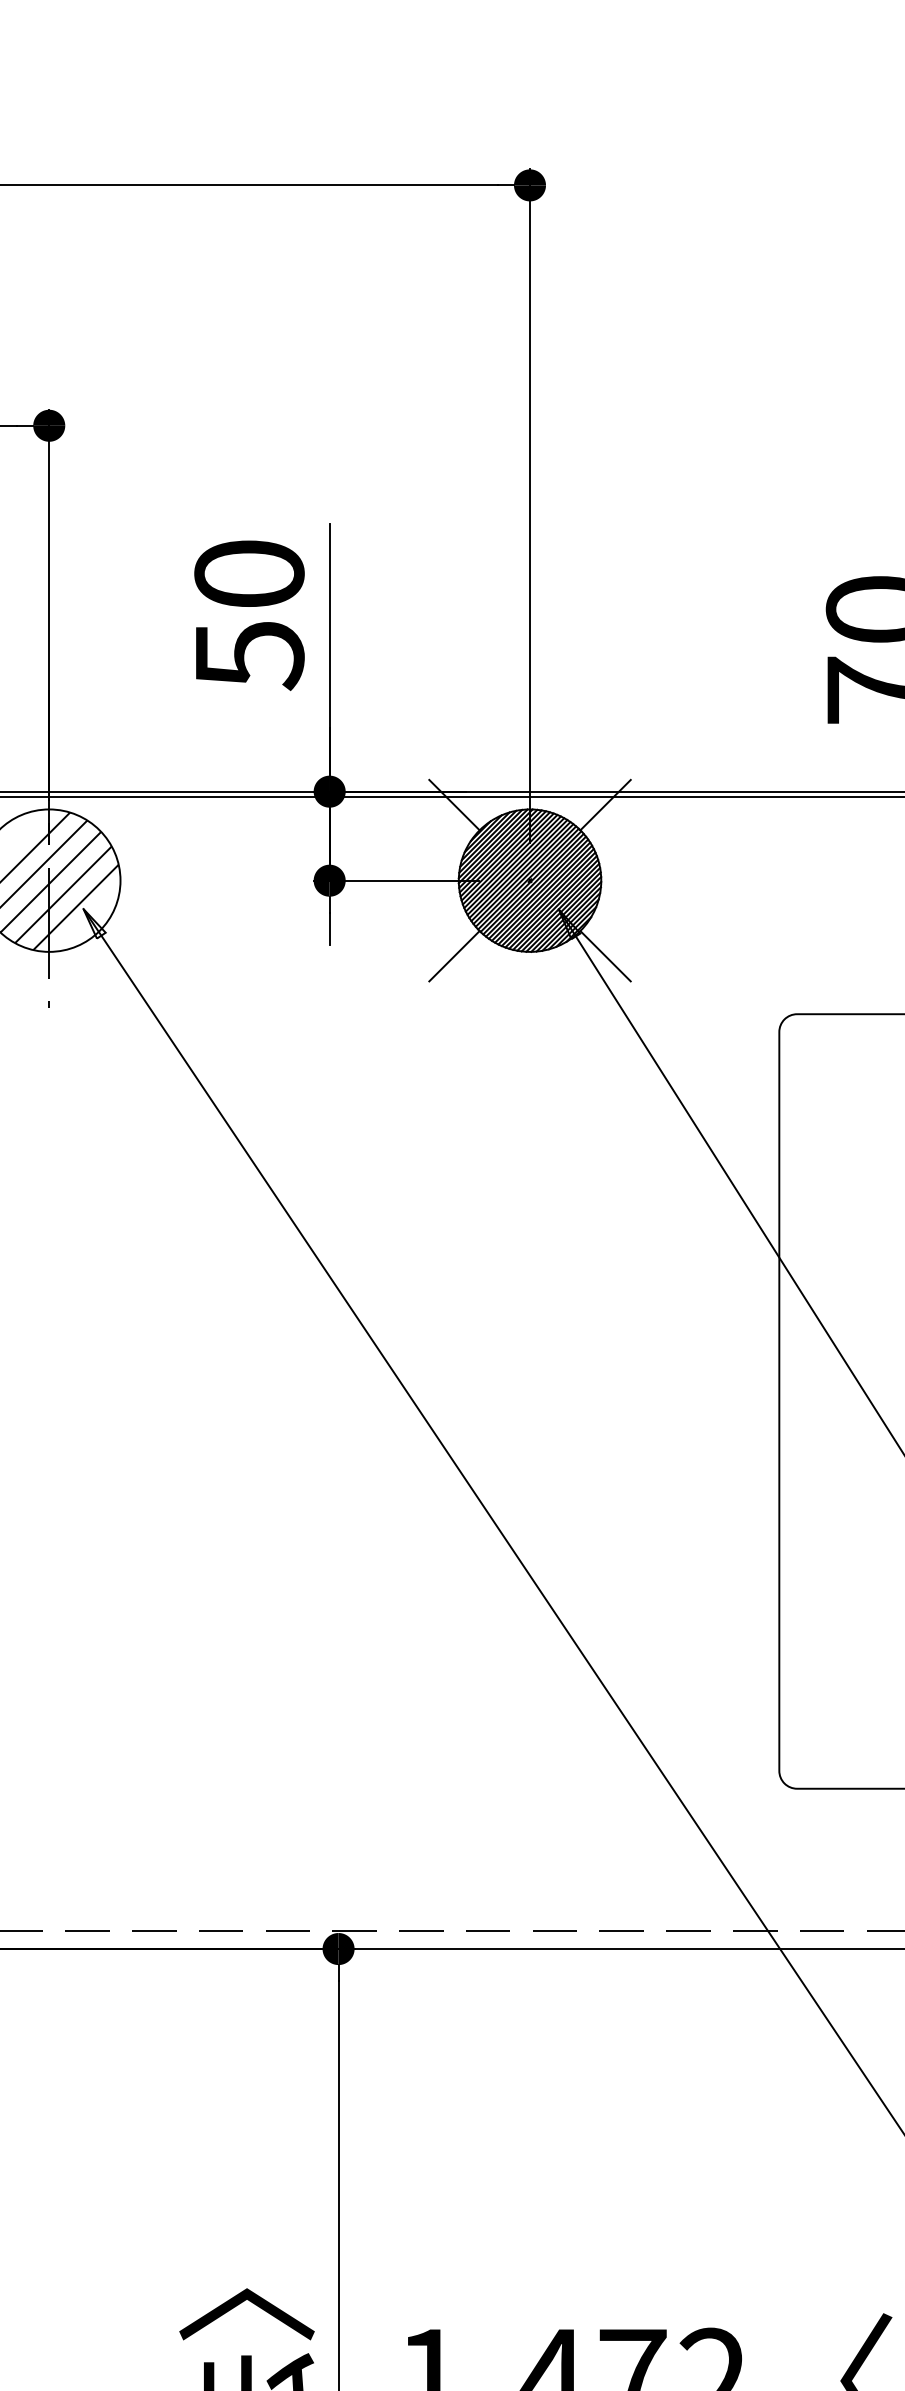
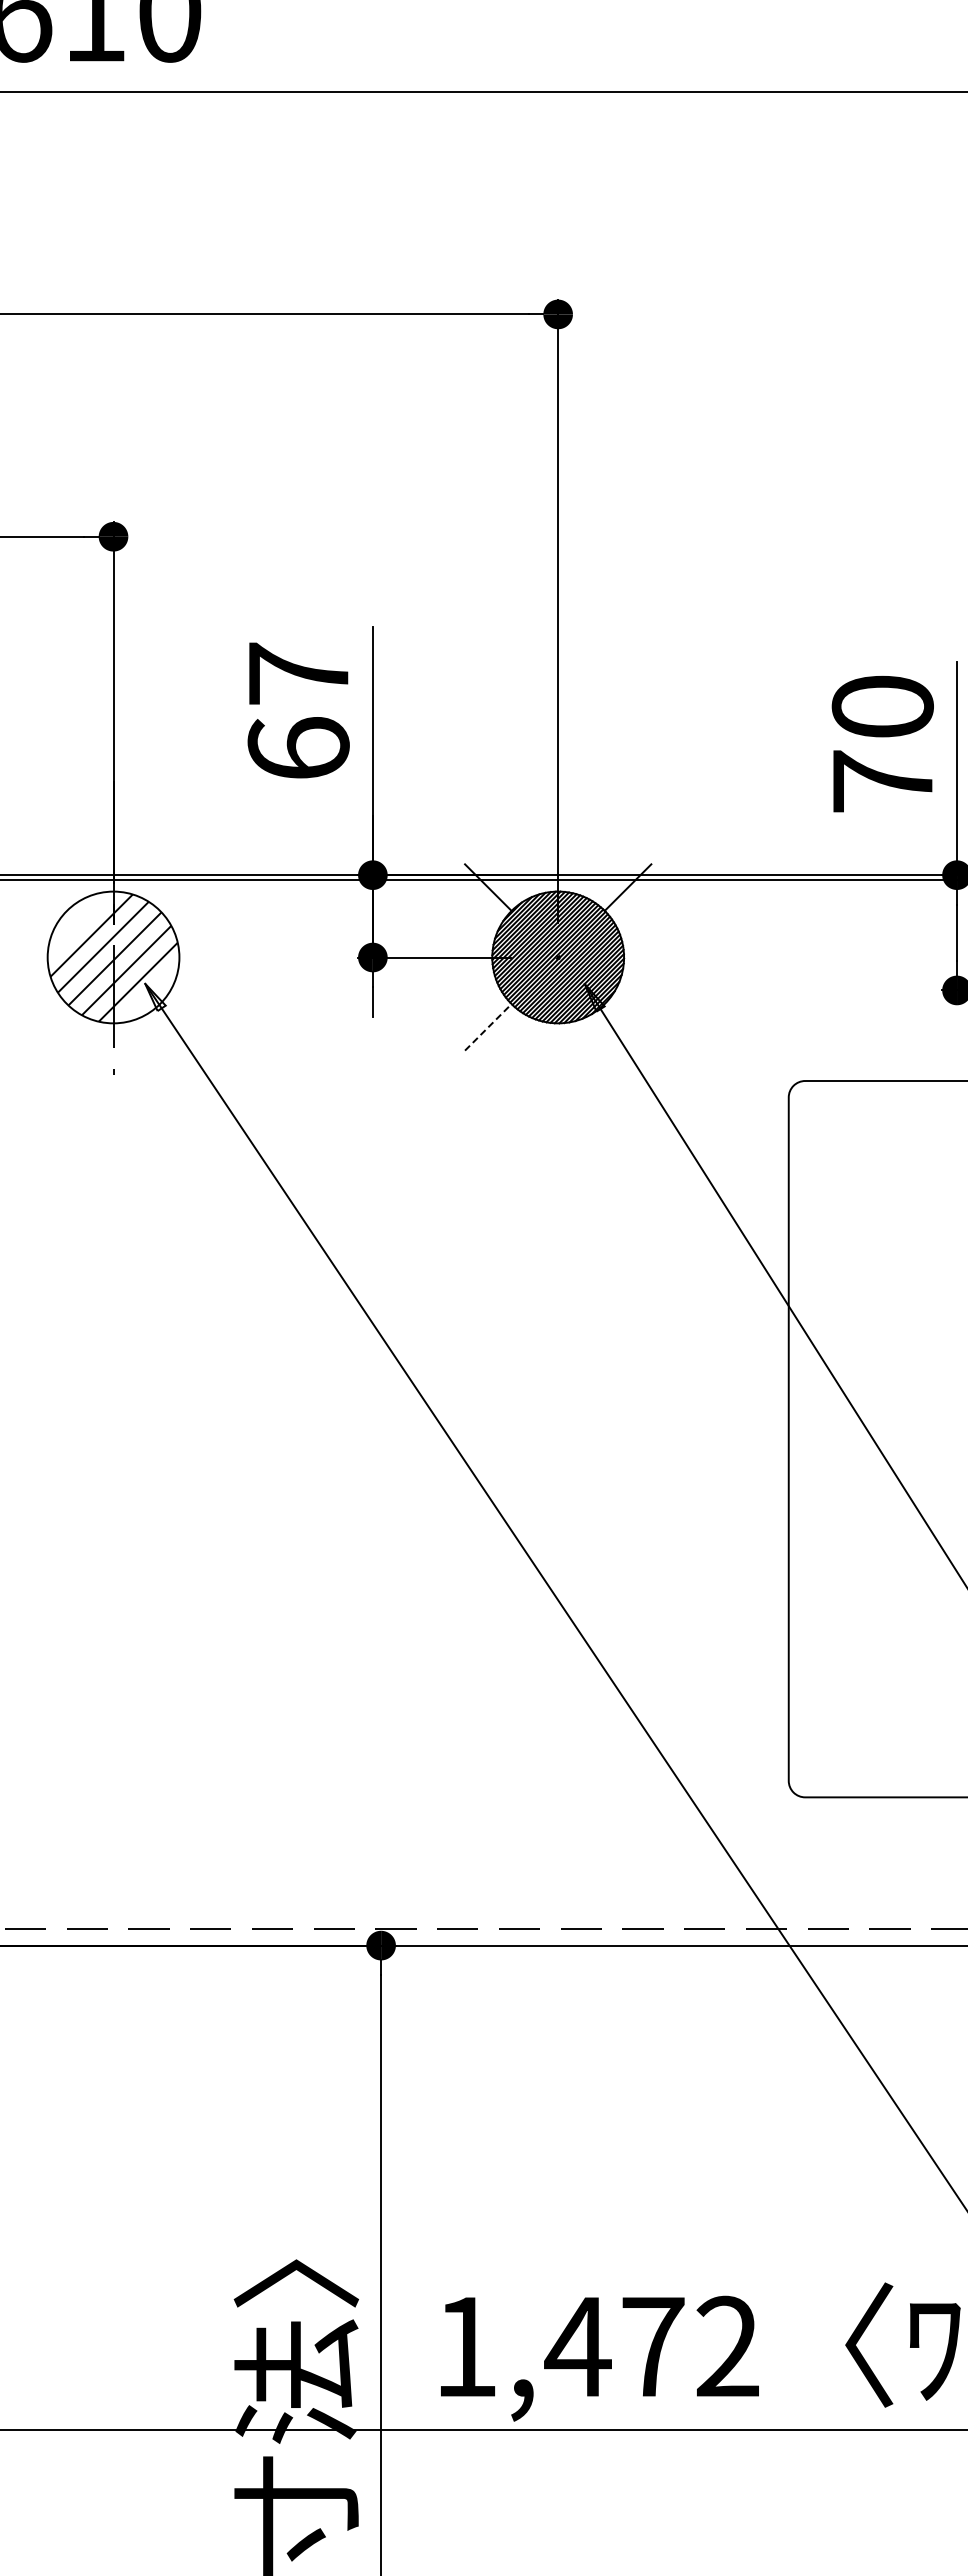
text: (249, 615) -> (298, 712), 50 -> 67
line: (454, 956) -> (488, 1027), solid -> dashed
line: (604, 956) -> (627, 1027), removed

